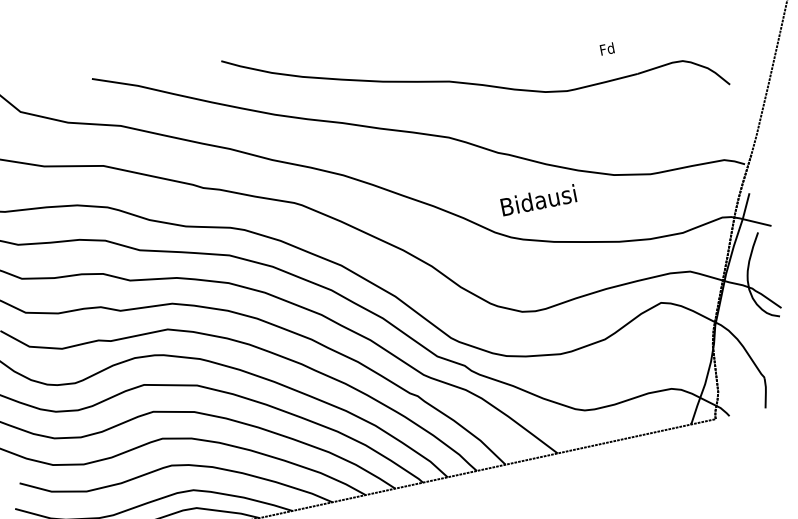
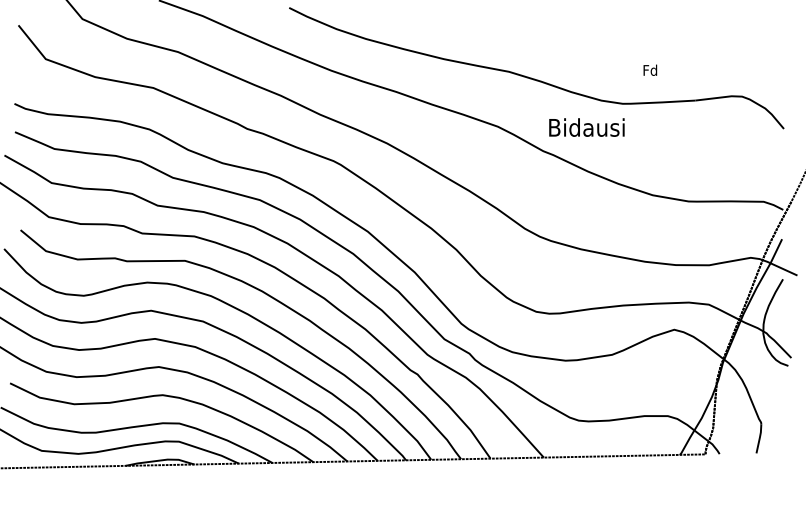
text: (607, 48) -> (650, 69), moved
text: (538, 200) -> (586, 127), moved

